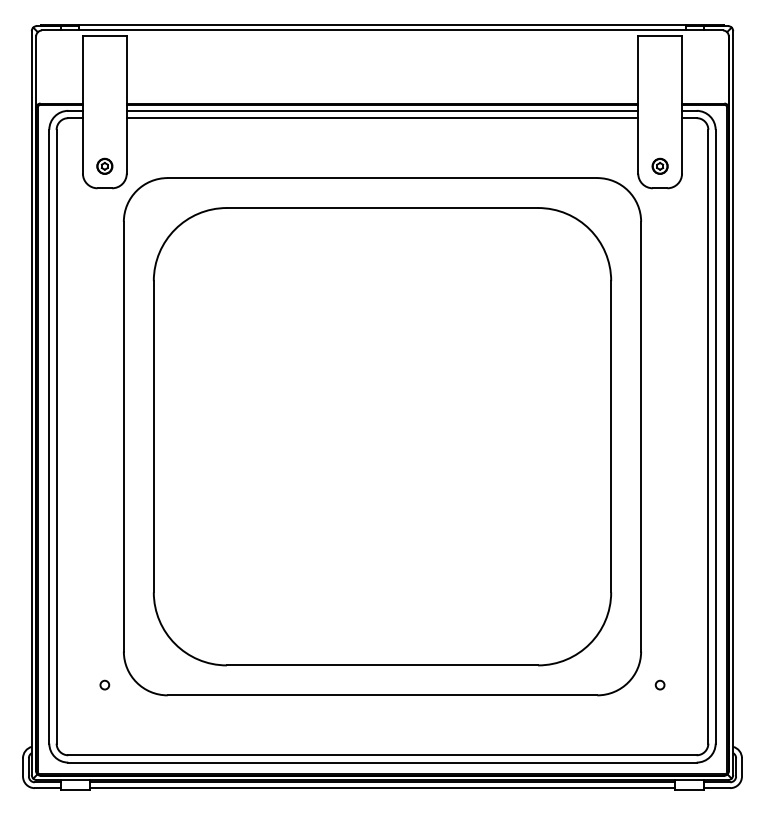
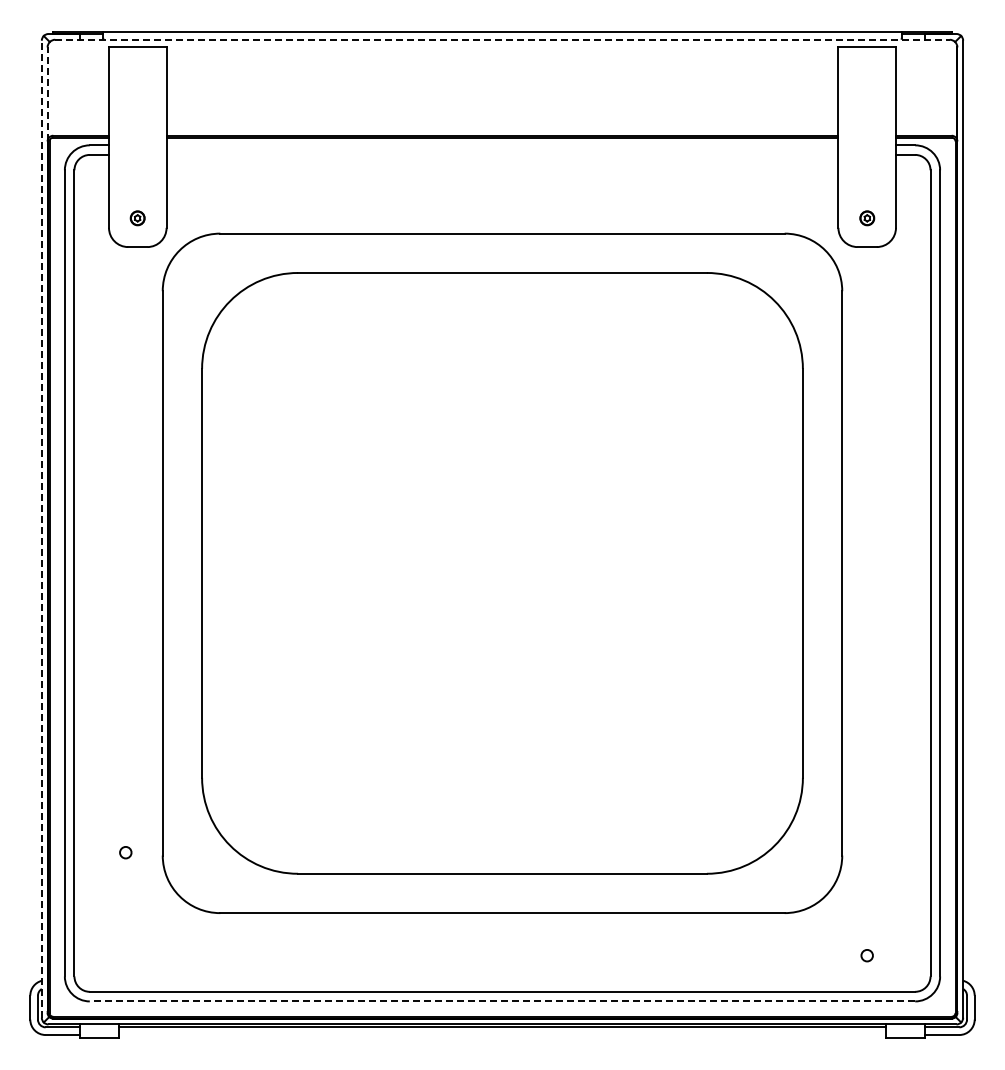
line: (383, 30) -> (503, 39), solid -> dashed
line: (36, 71) -> (47, 93), solid -> dashed
line: (382, 110) -> (502, 145), removed
line: (382, 117) -> (502, 154), removed
part: (104, 166) -> (137, 218), size x0.7
part: (660, 166) -> (867, 218), size x0.7
line: (31, 403) -> (41, 529), solid -> dashed
circle: (104, 684) -> (125, 852), moved
circle: (659, 684) -> (866, 955), moved
line: (382, 762) -> (502, 1001), solid -> dashed
line: (382, 788) -> (502, 1035), removed

